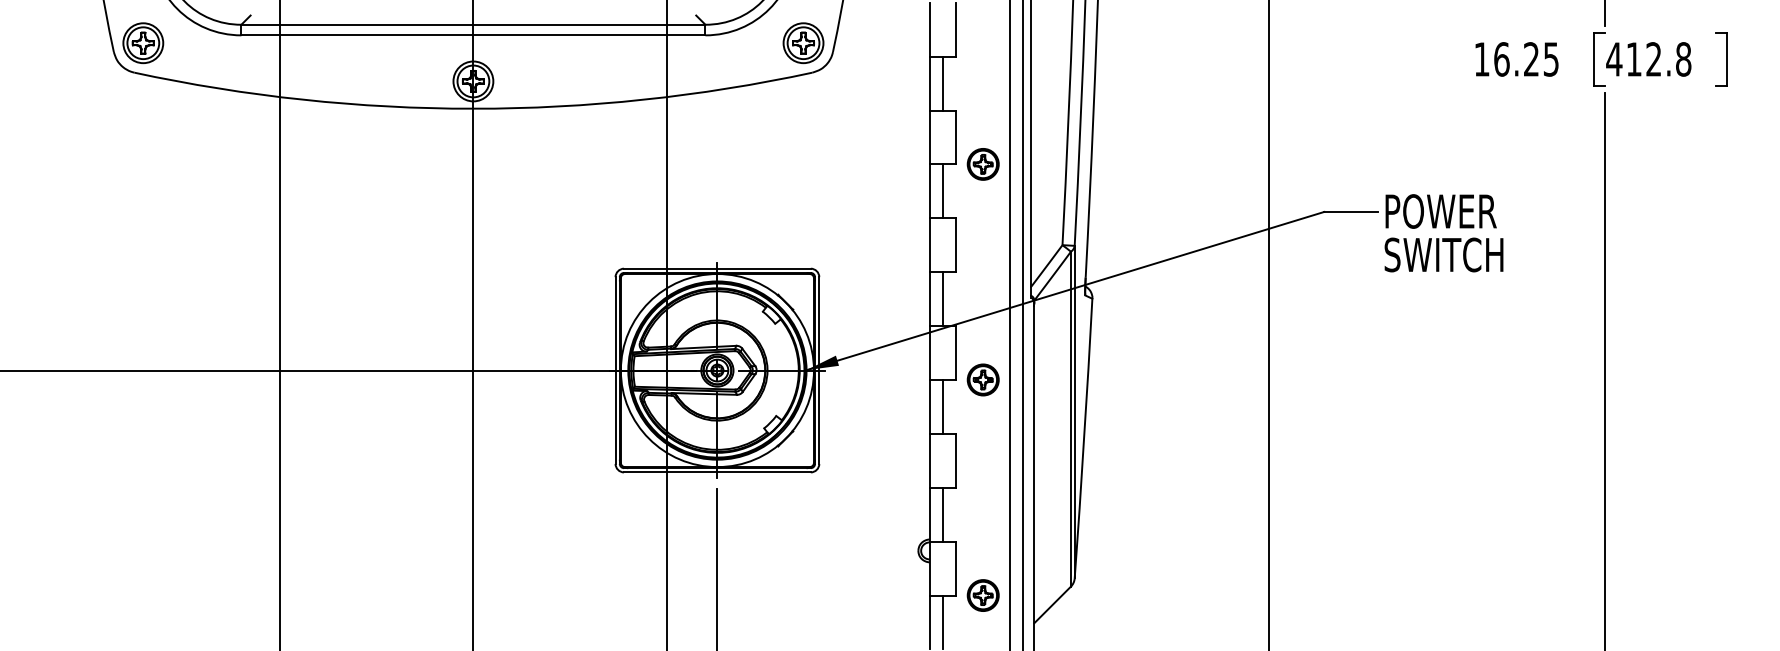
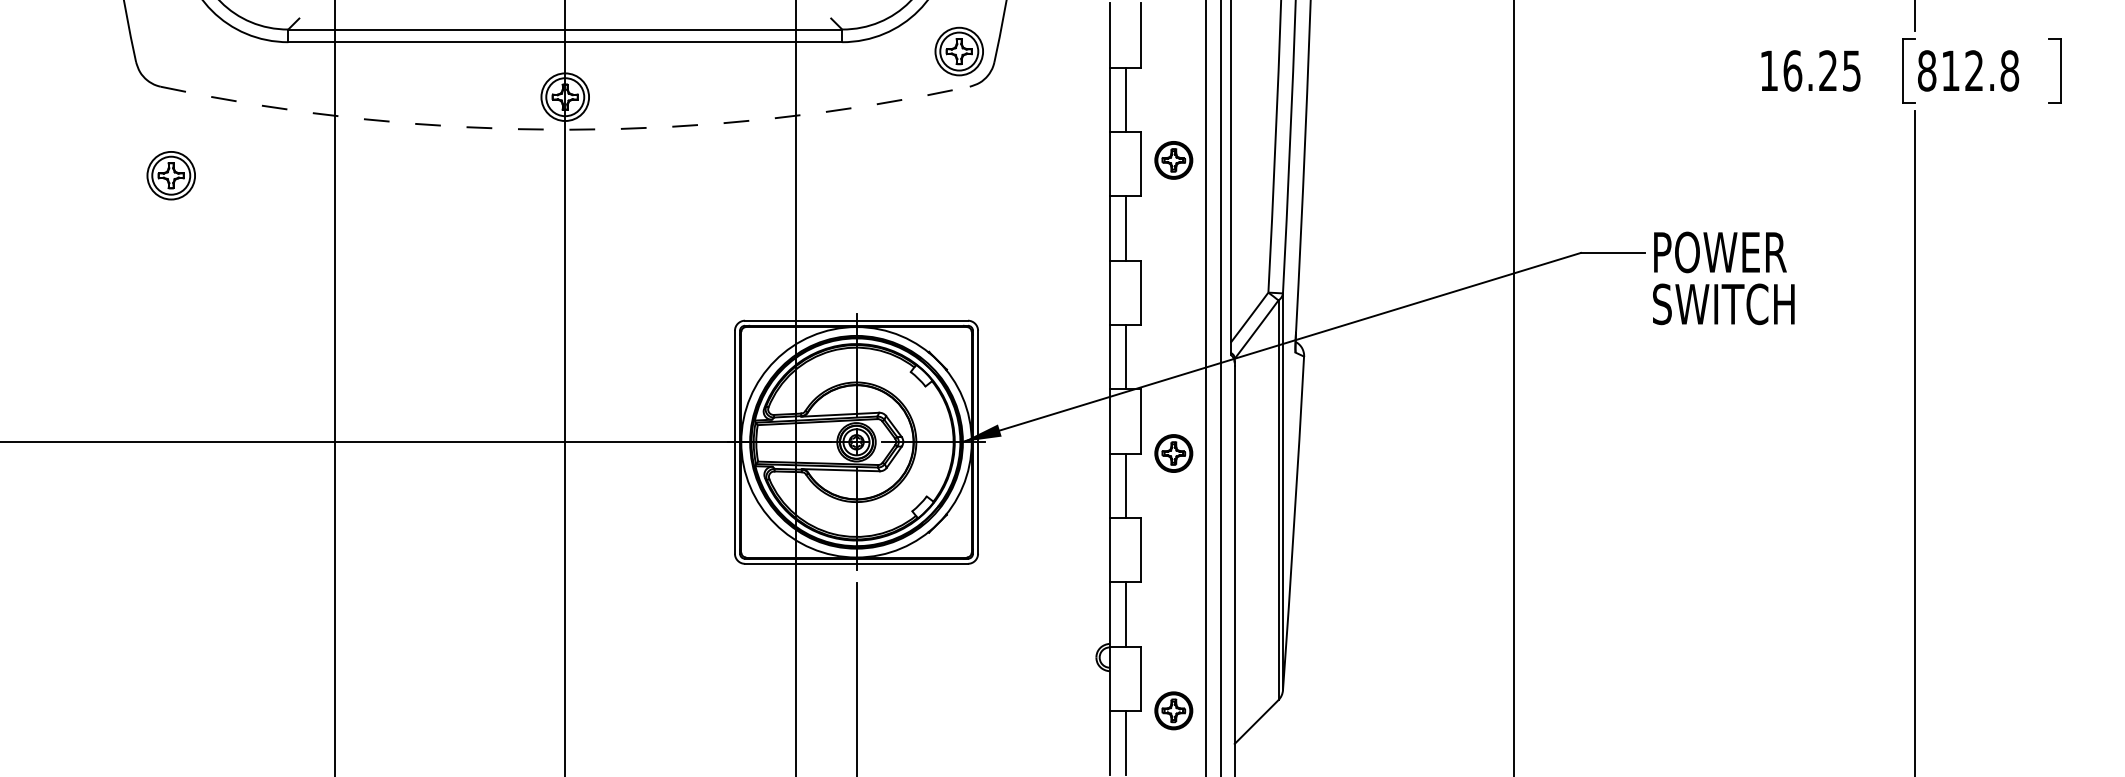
part: (143, 43) -> (171, 176), moved
text: (1614, 59) -> (1927, 71), 412.8 -> 812.8
arc: (473, 108) -> (565, 129), solid -> dashed
part: (982, 164) -> (1172, 160), moved

